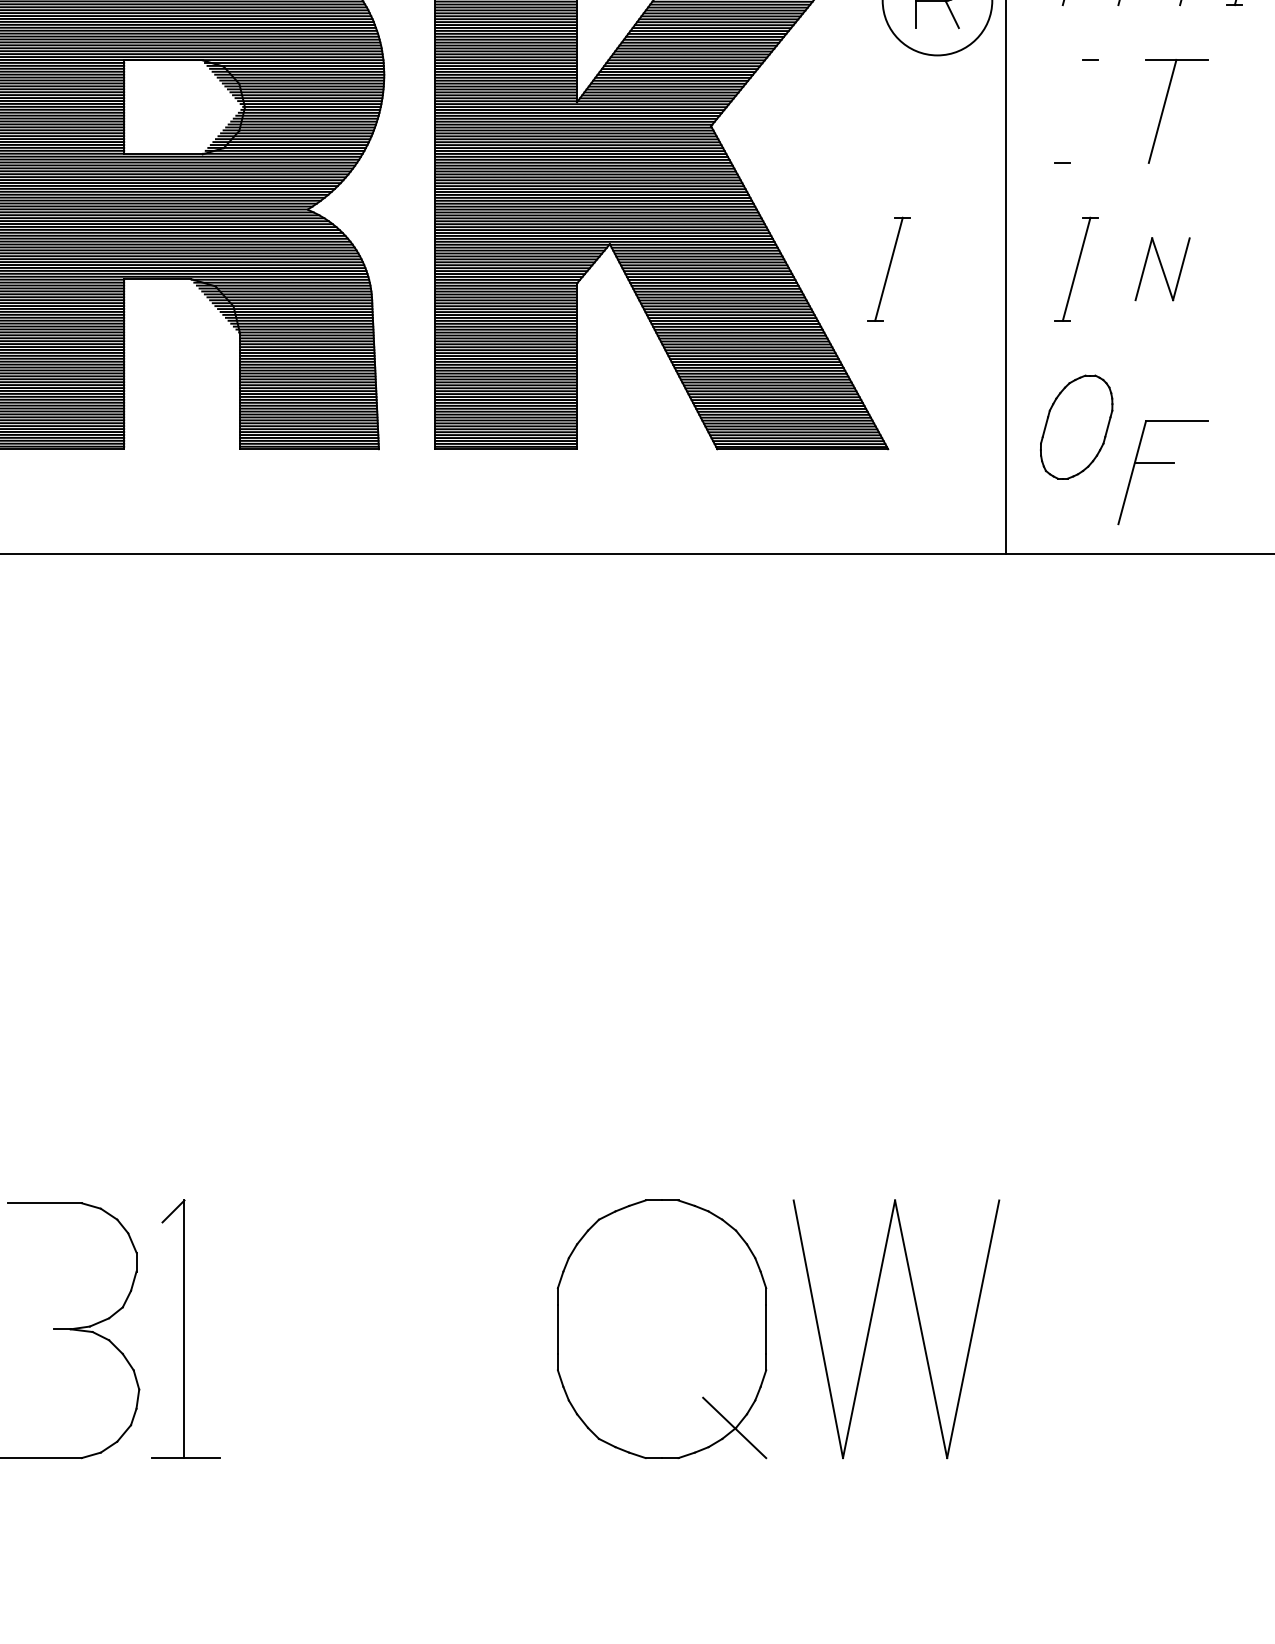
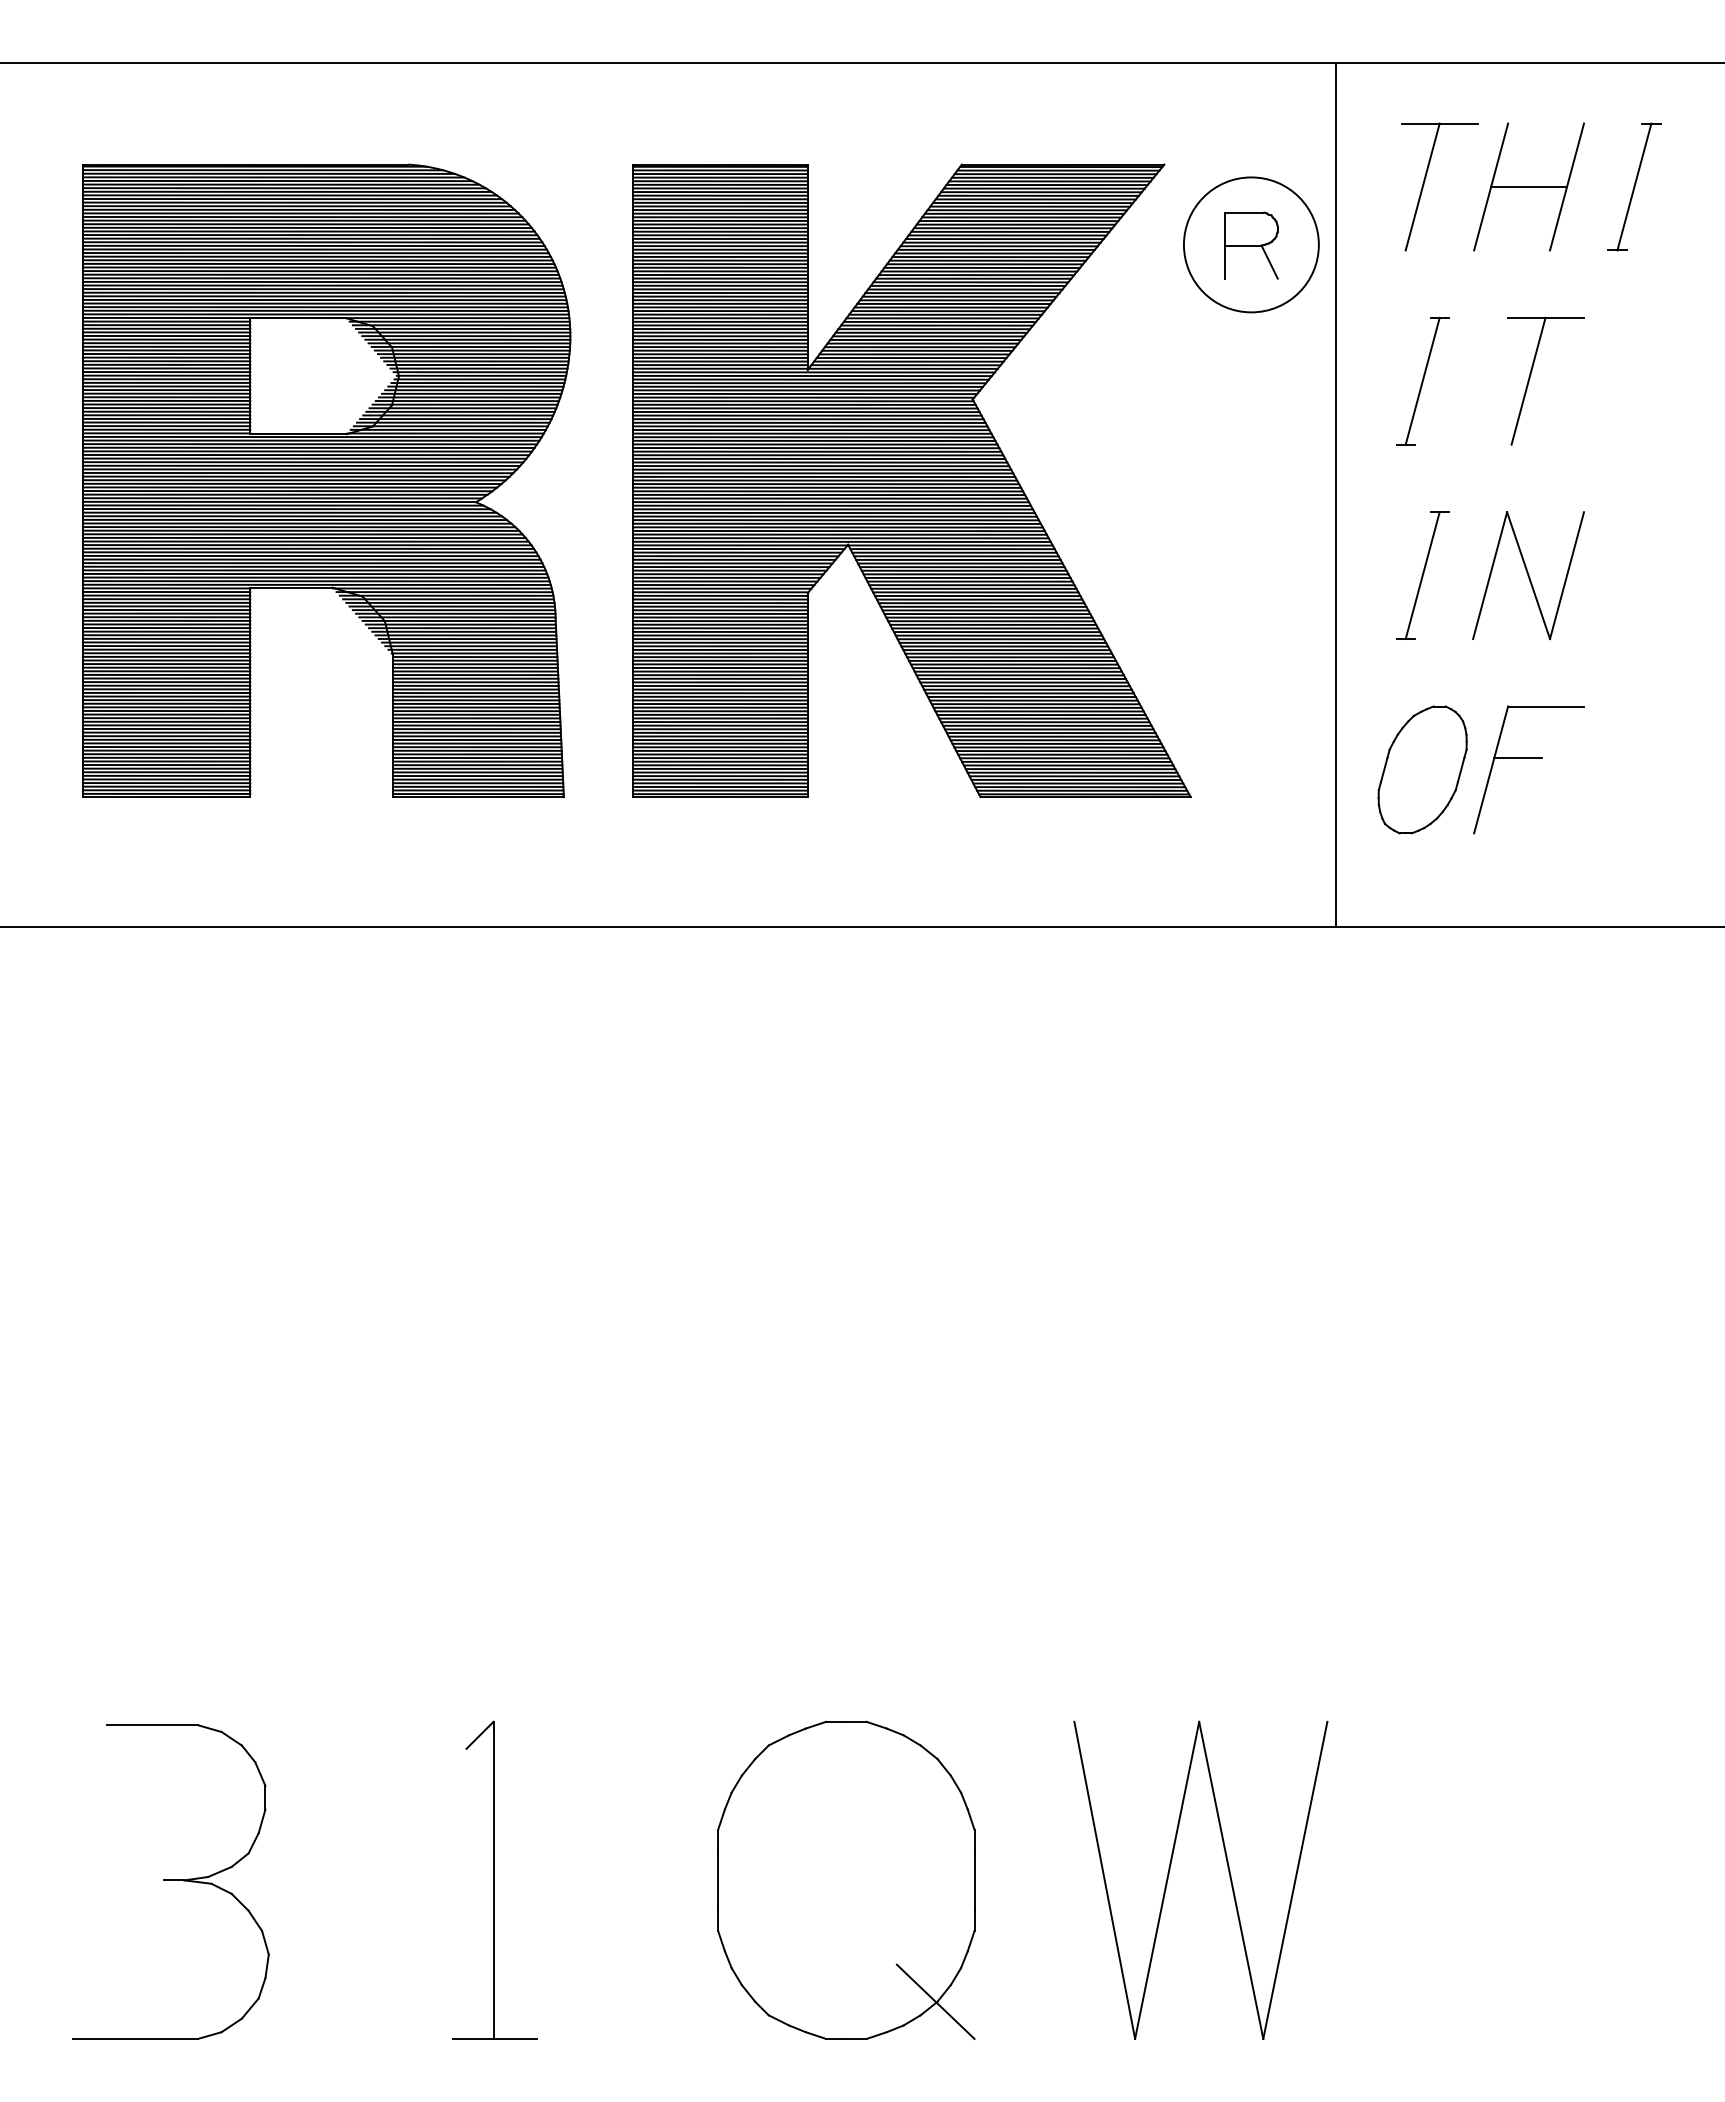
line: (1076, 110) -> (1422, 380), added
part: (888, 269) -> (1191, 575), removed
part: (1162, 269) -> (1528, 575), size x1.67
part: (1162, 463) -> (1528, 758), moved
part: (185, 1328) -> (494, 1879), moved
part: (662, 1328) -> (846, 1879), moved

